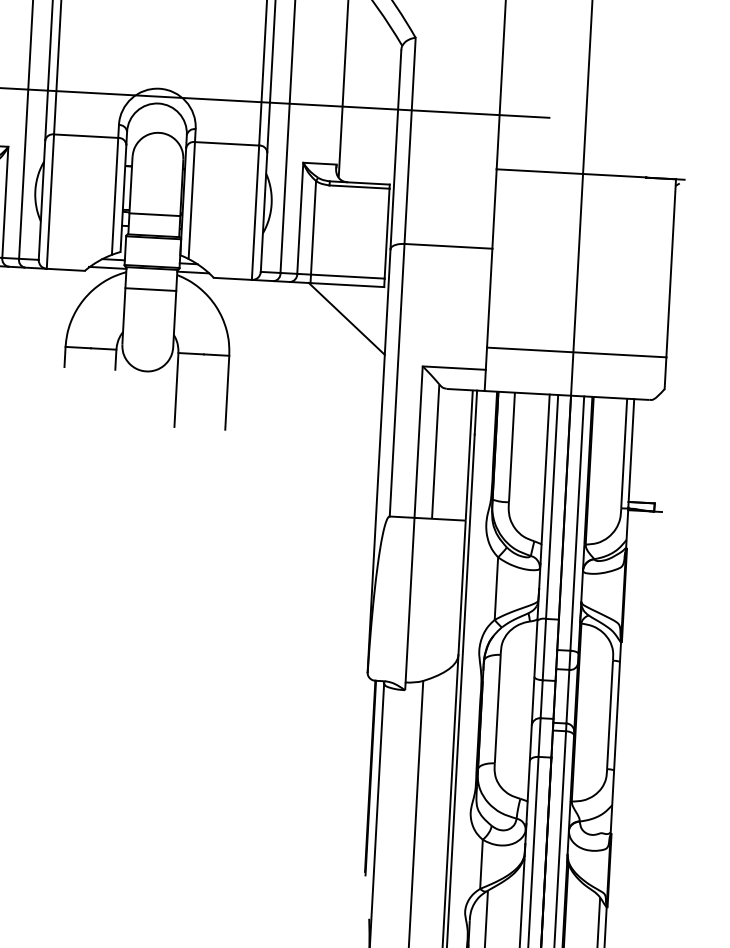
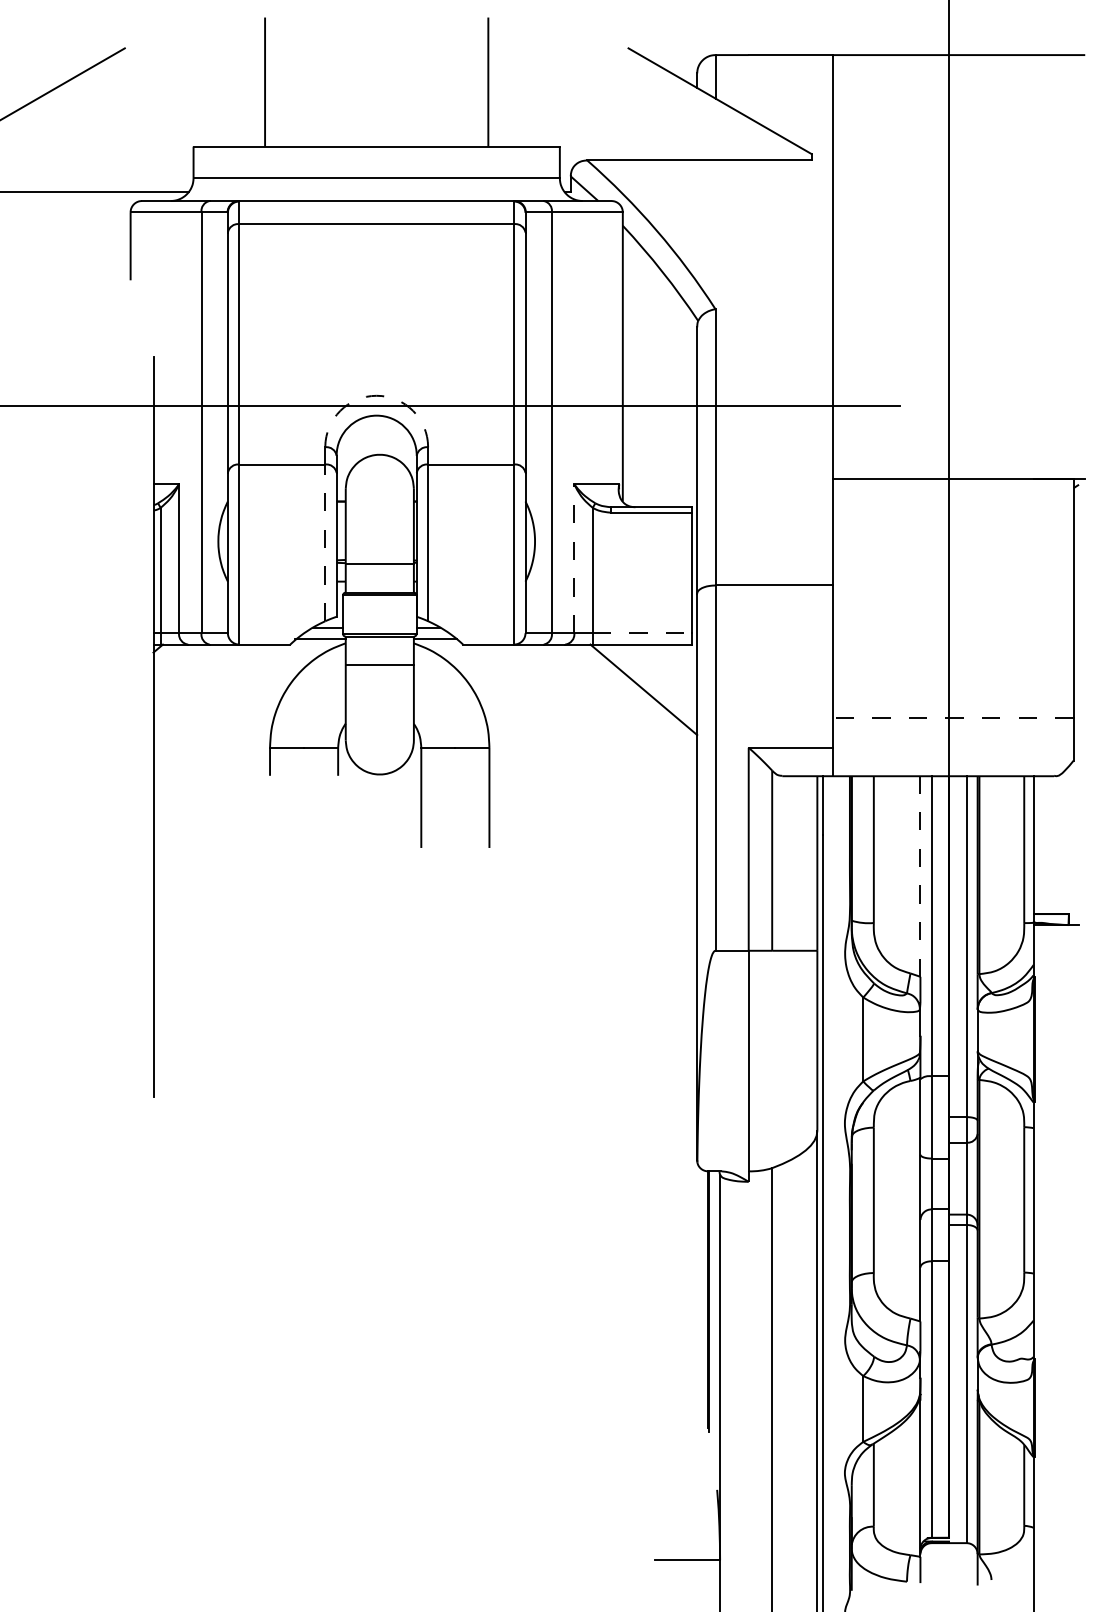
arc: (159, 88) -> (376, 395), solid -> dashed
line: (115, 196) -> (325, 542), solid -> dashed
line: (300, 218) -> (574, 558), solid -> dashed
line: (348, 276) -> (642, 633), solid -> dashed
line: (575, 352) -> (952, 718), solid -> dashed
line: (545, 469) -> (920, 876), solid -> dashed

